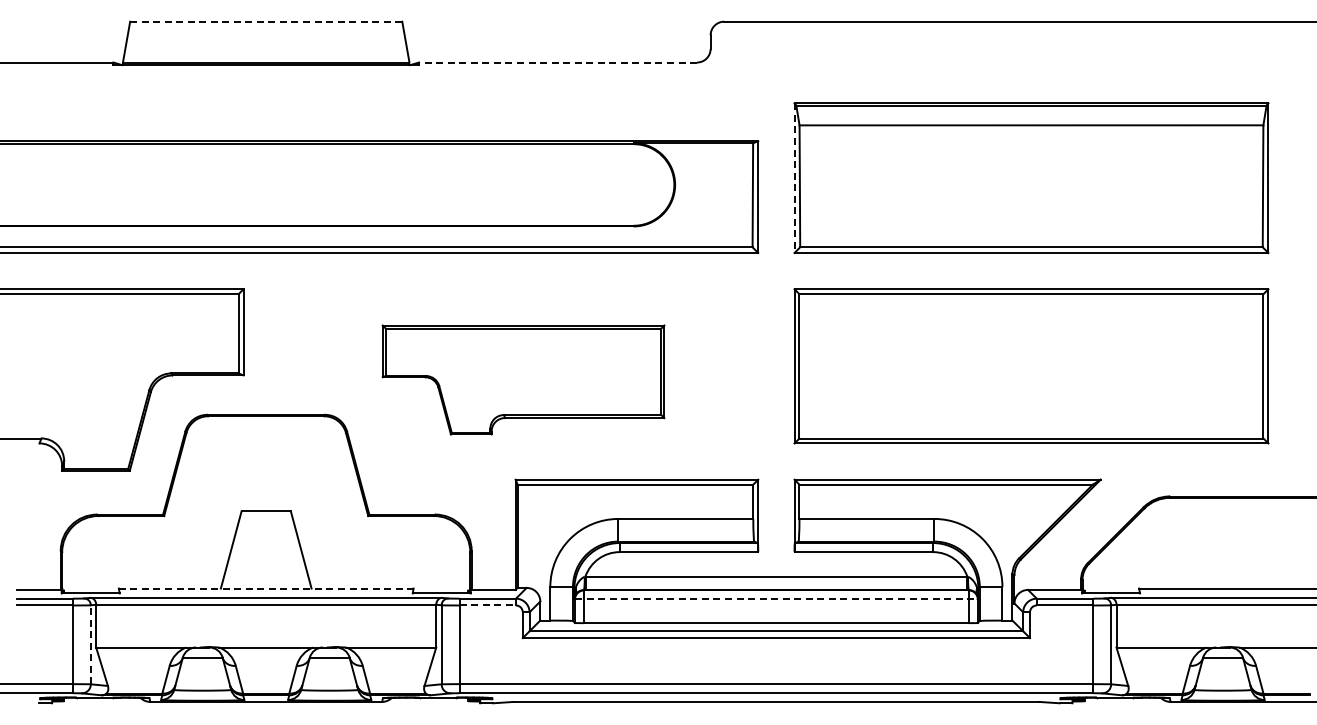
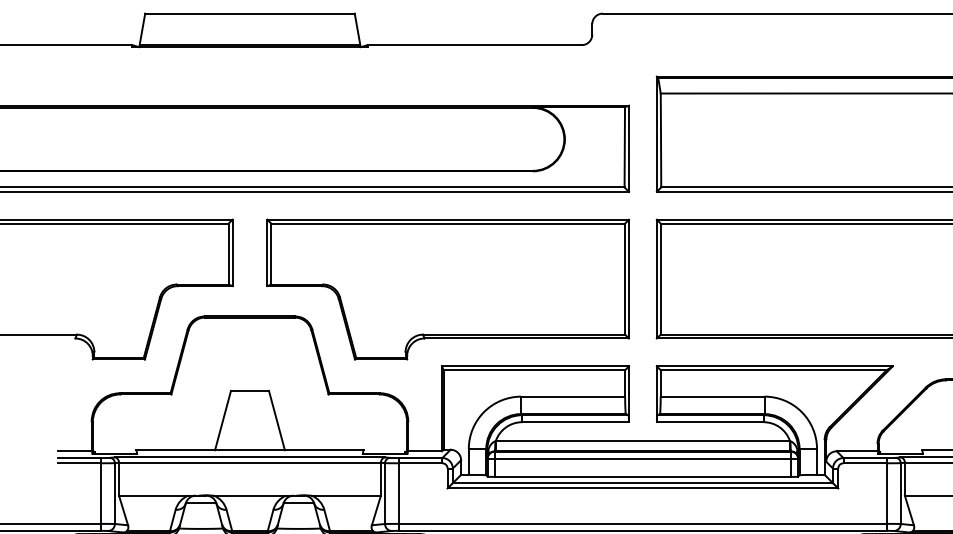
line: (265, 21) -> (249, 13), dashed -> solid
line: (558, 62) -> (475, 45), dashed -> solid
line: (794, 178) -> (656, 134), dashed -> solid
part: (523, 379) -> (448, 289), size x1.67
line: (266, 588) -> (250, 450), dashed -> solid
line: (776, 599) -> (643, 458), dashed -> solid
line: (488, 605) -> (421, 463), dashed -> solid
line: (90, 644) -> (114, 493), dashed -> solid

